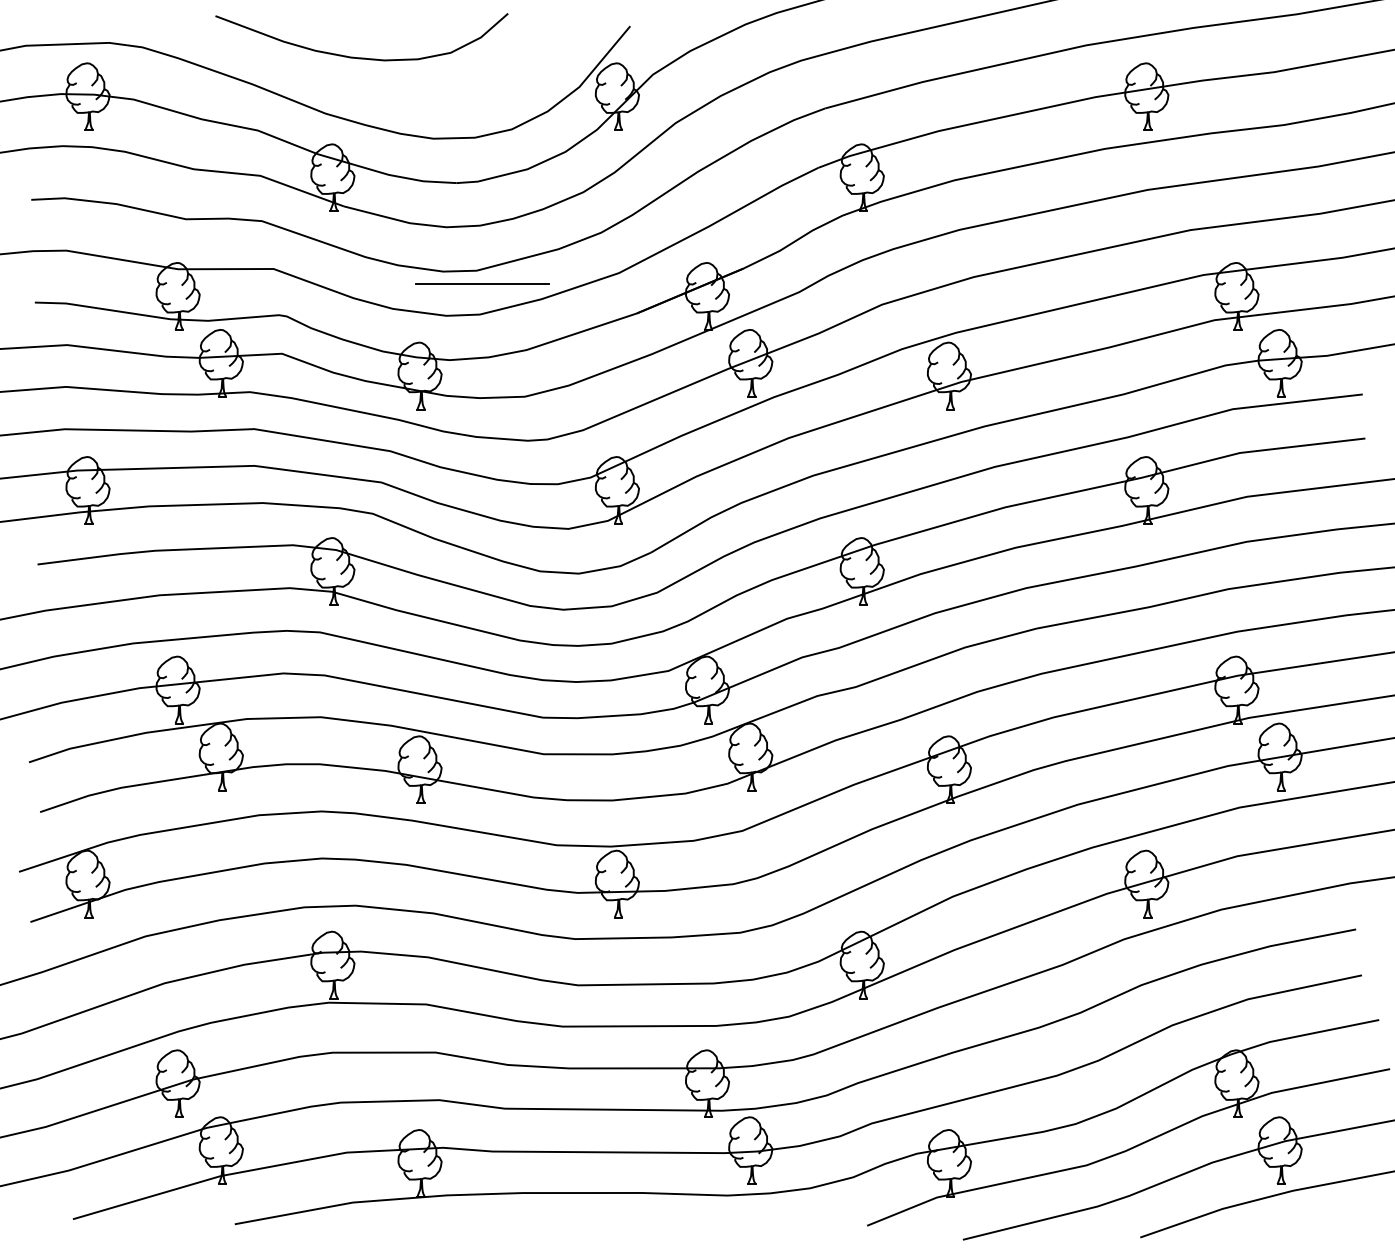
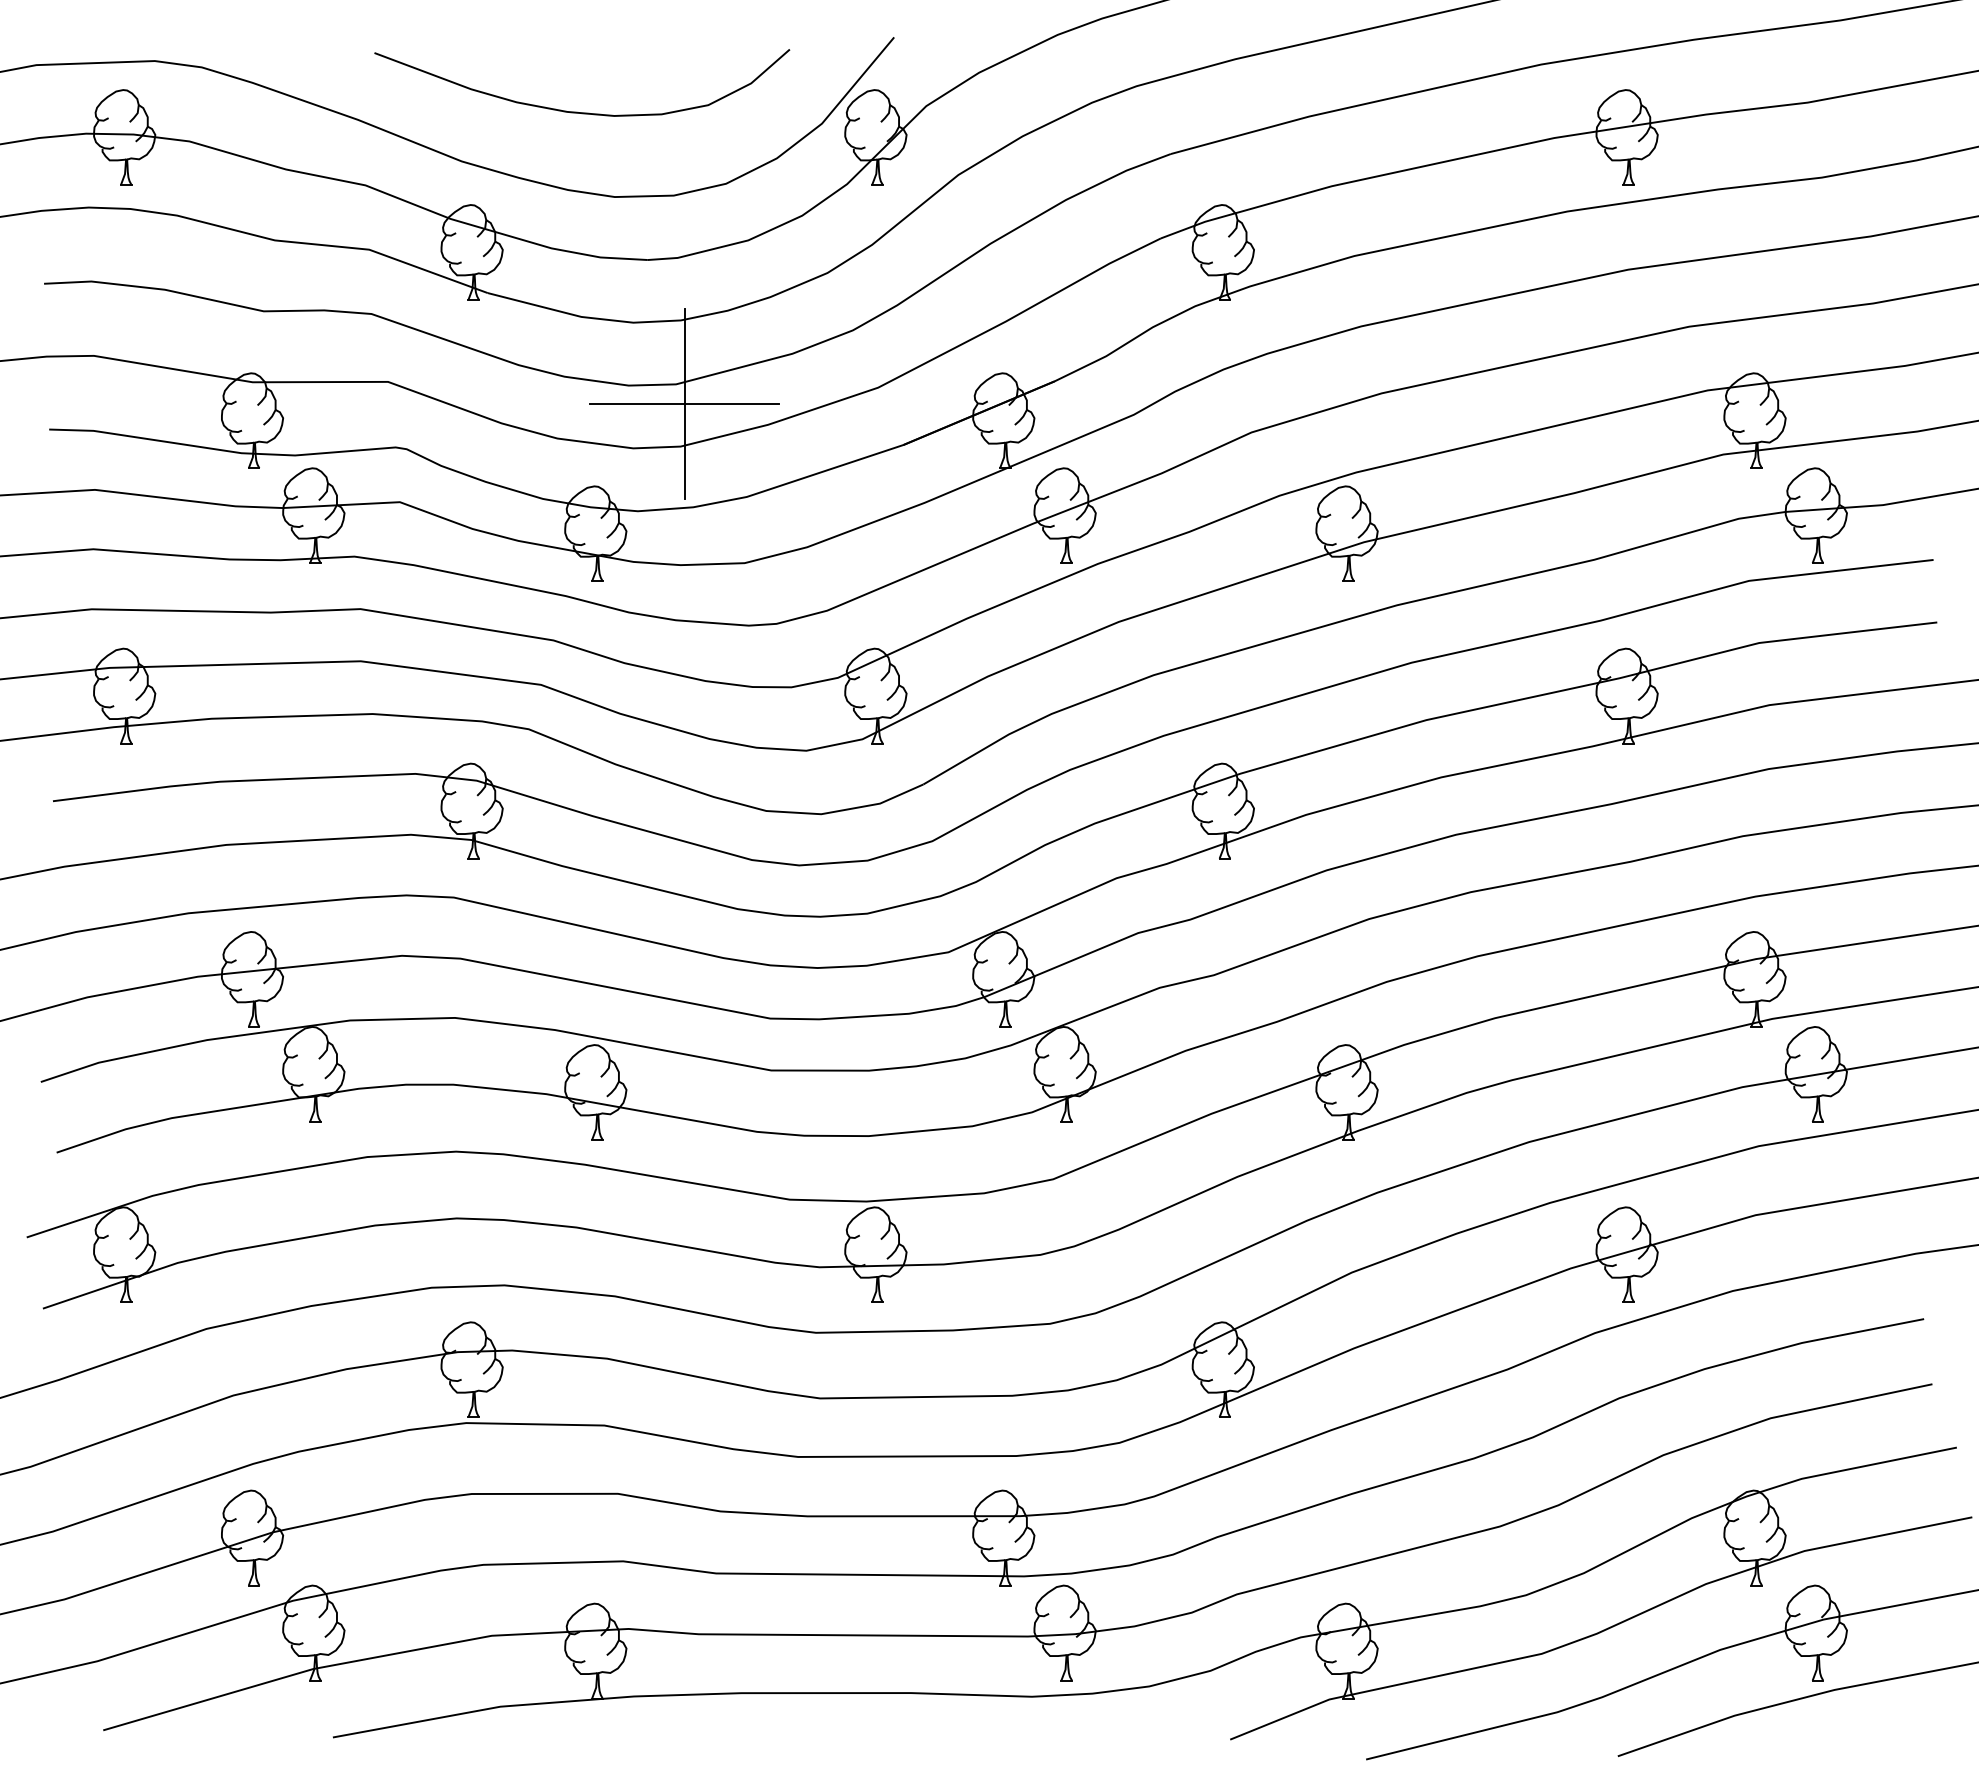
curve: (358, 57) -> (577, 111), moved
line: (482, 284) -> (684, 403), added

